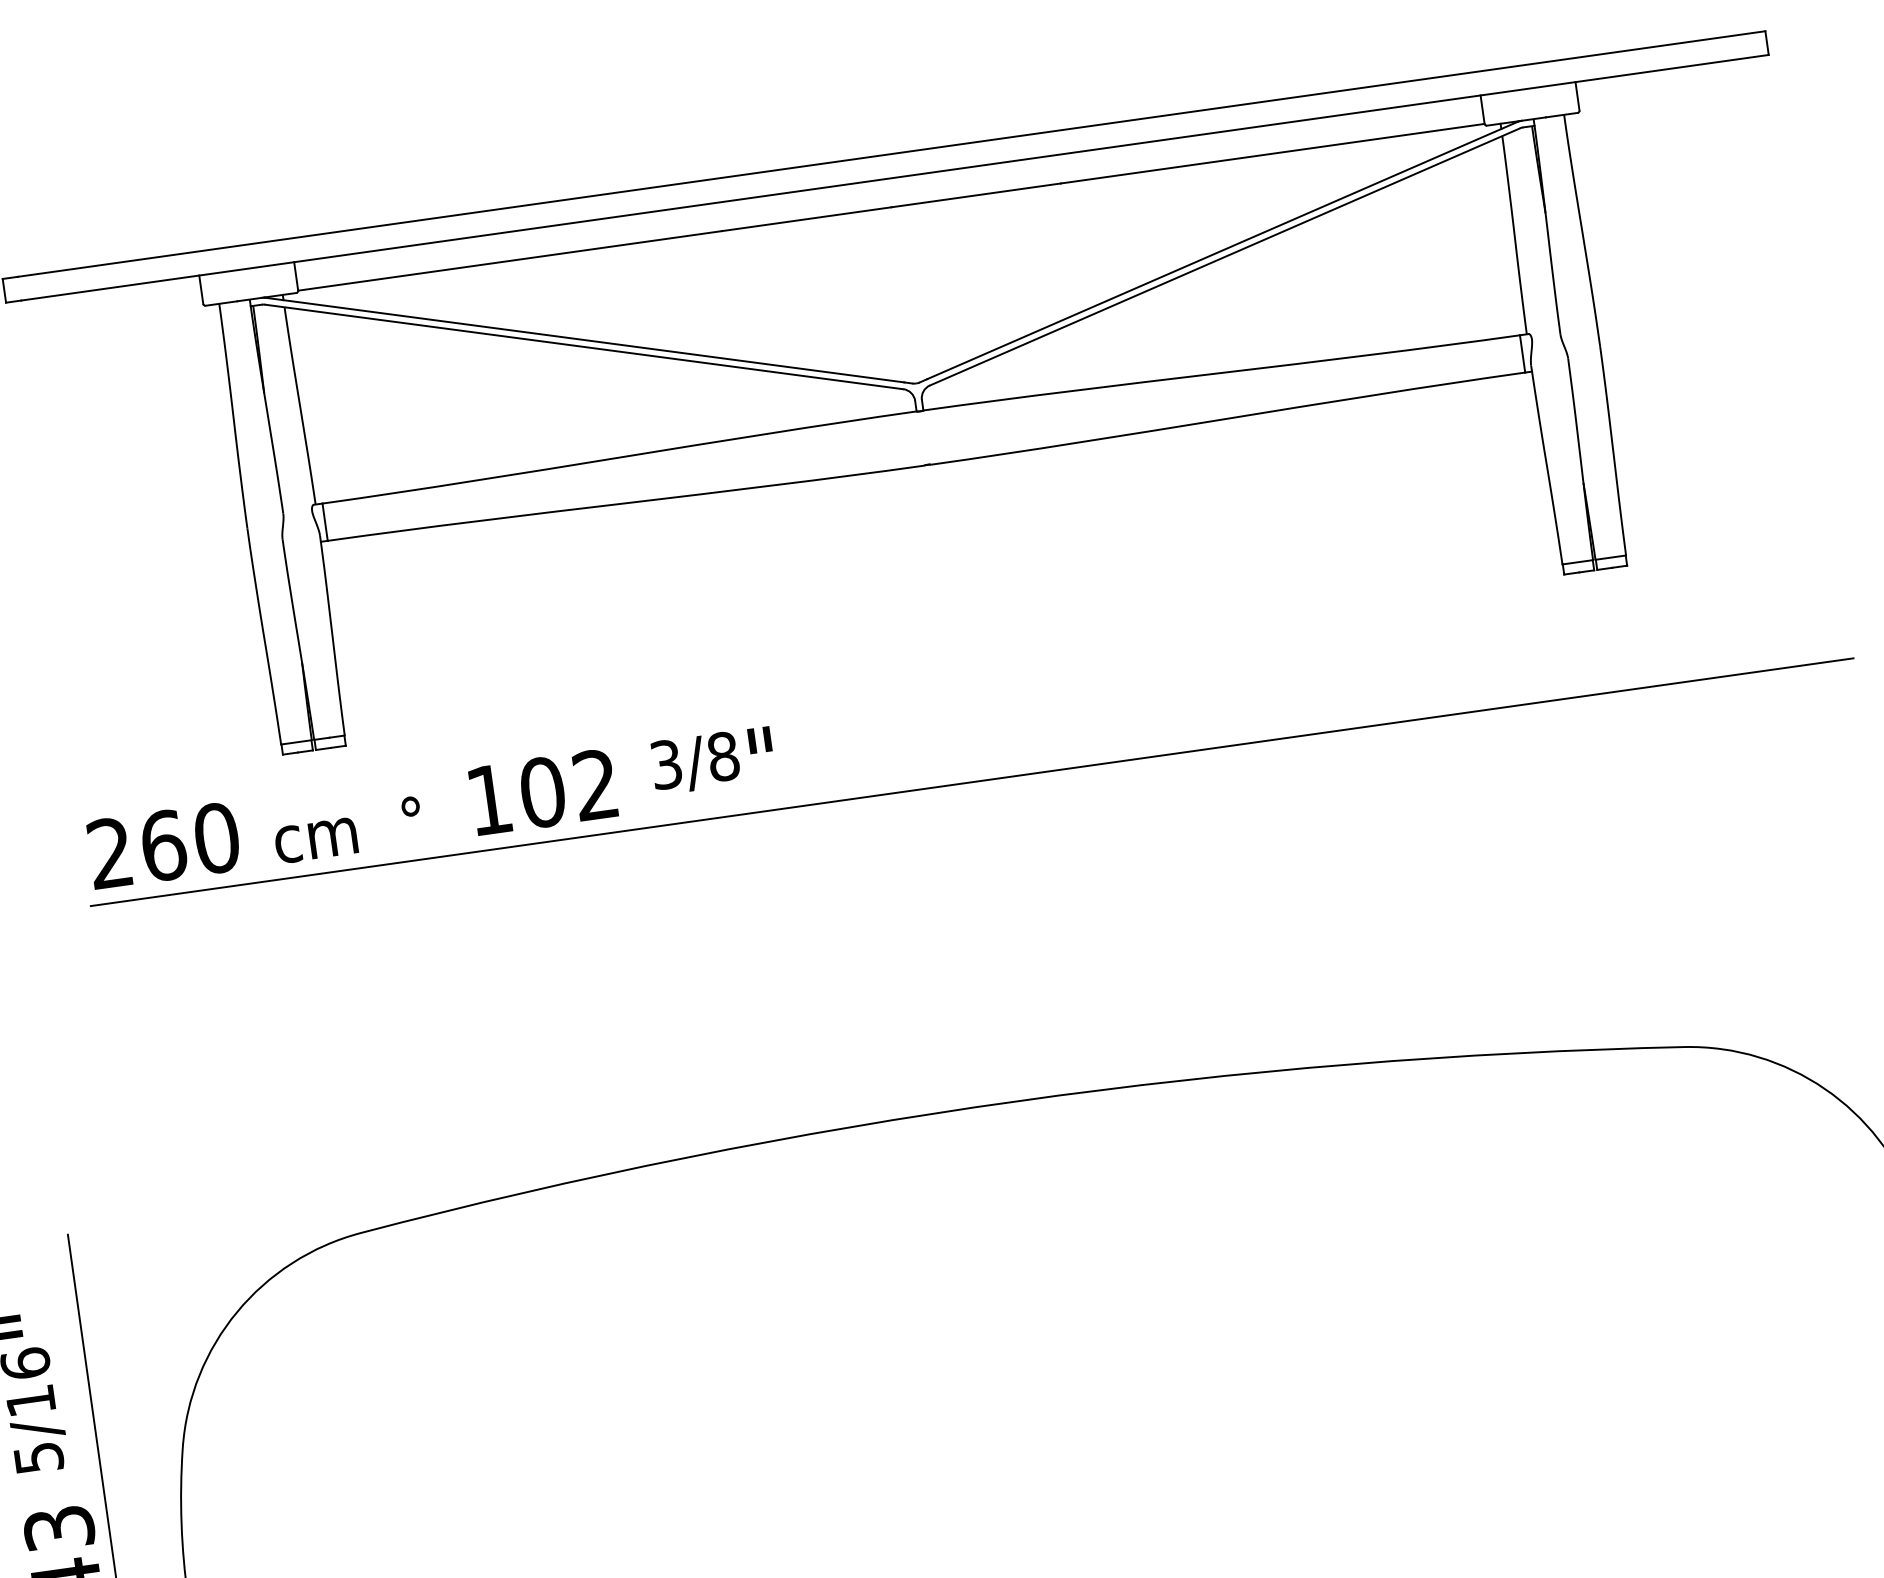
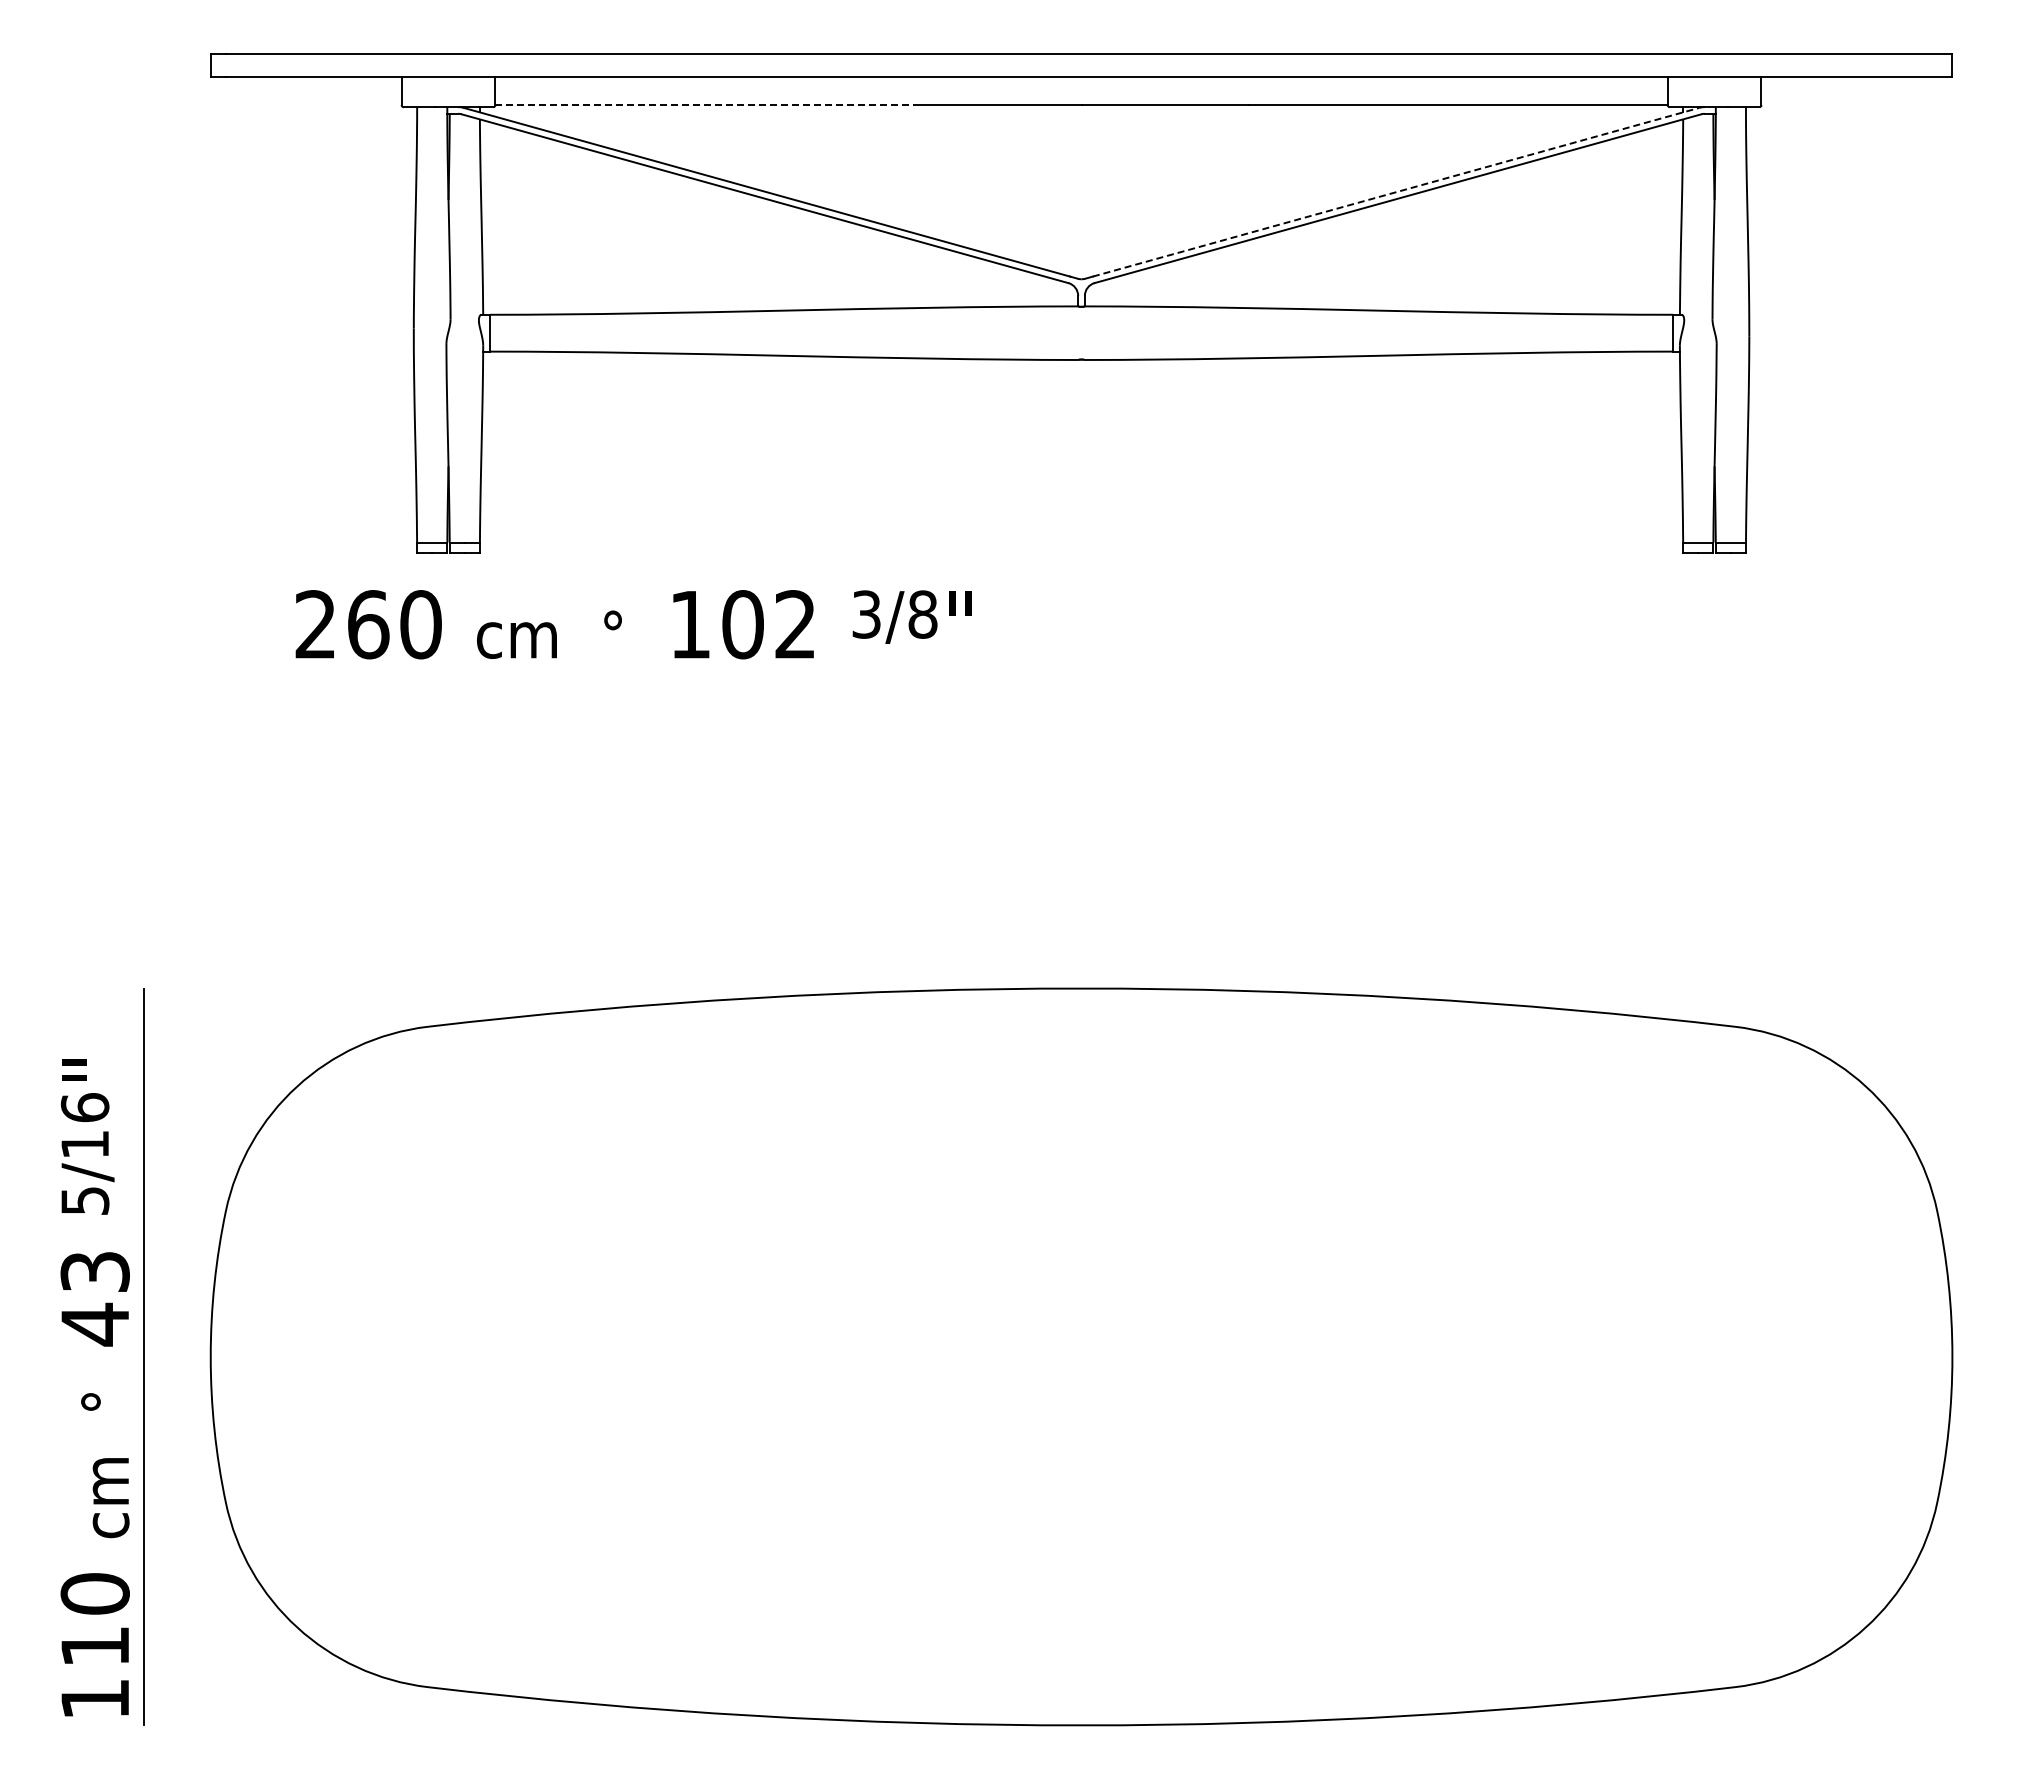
line: (1222, 250) -> (1396, 192), solid -> dashed
line: (510, 261) -> (705, 105), solid -> dashed
line: (972, 782) -> (1081, 673), removed
text: (431, 807) -> (633, 624), moved

